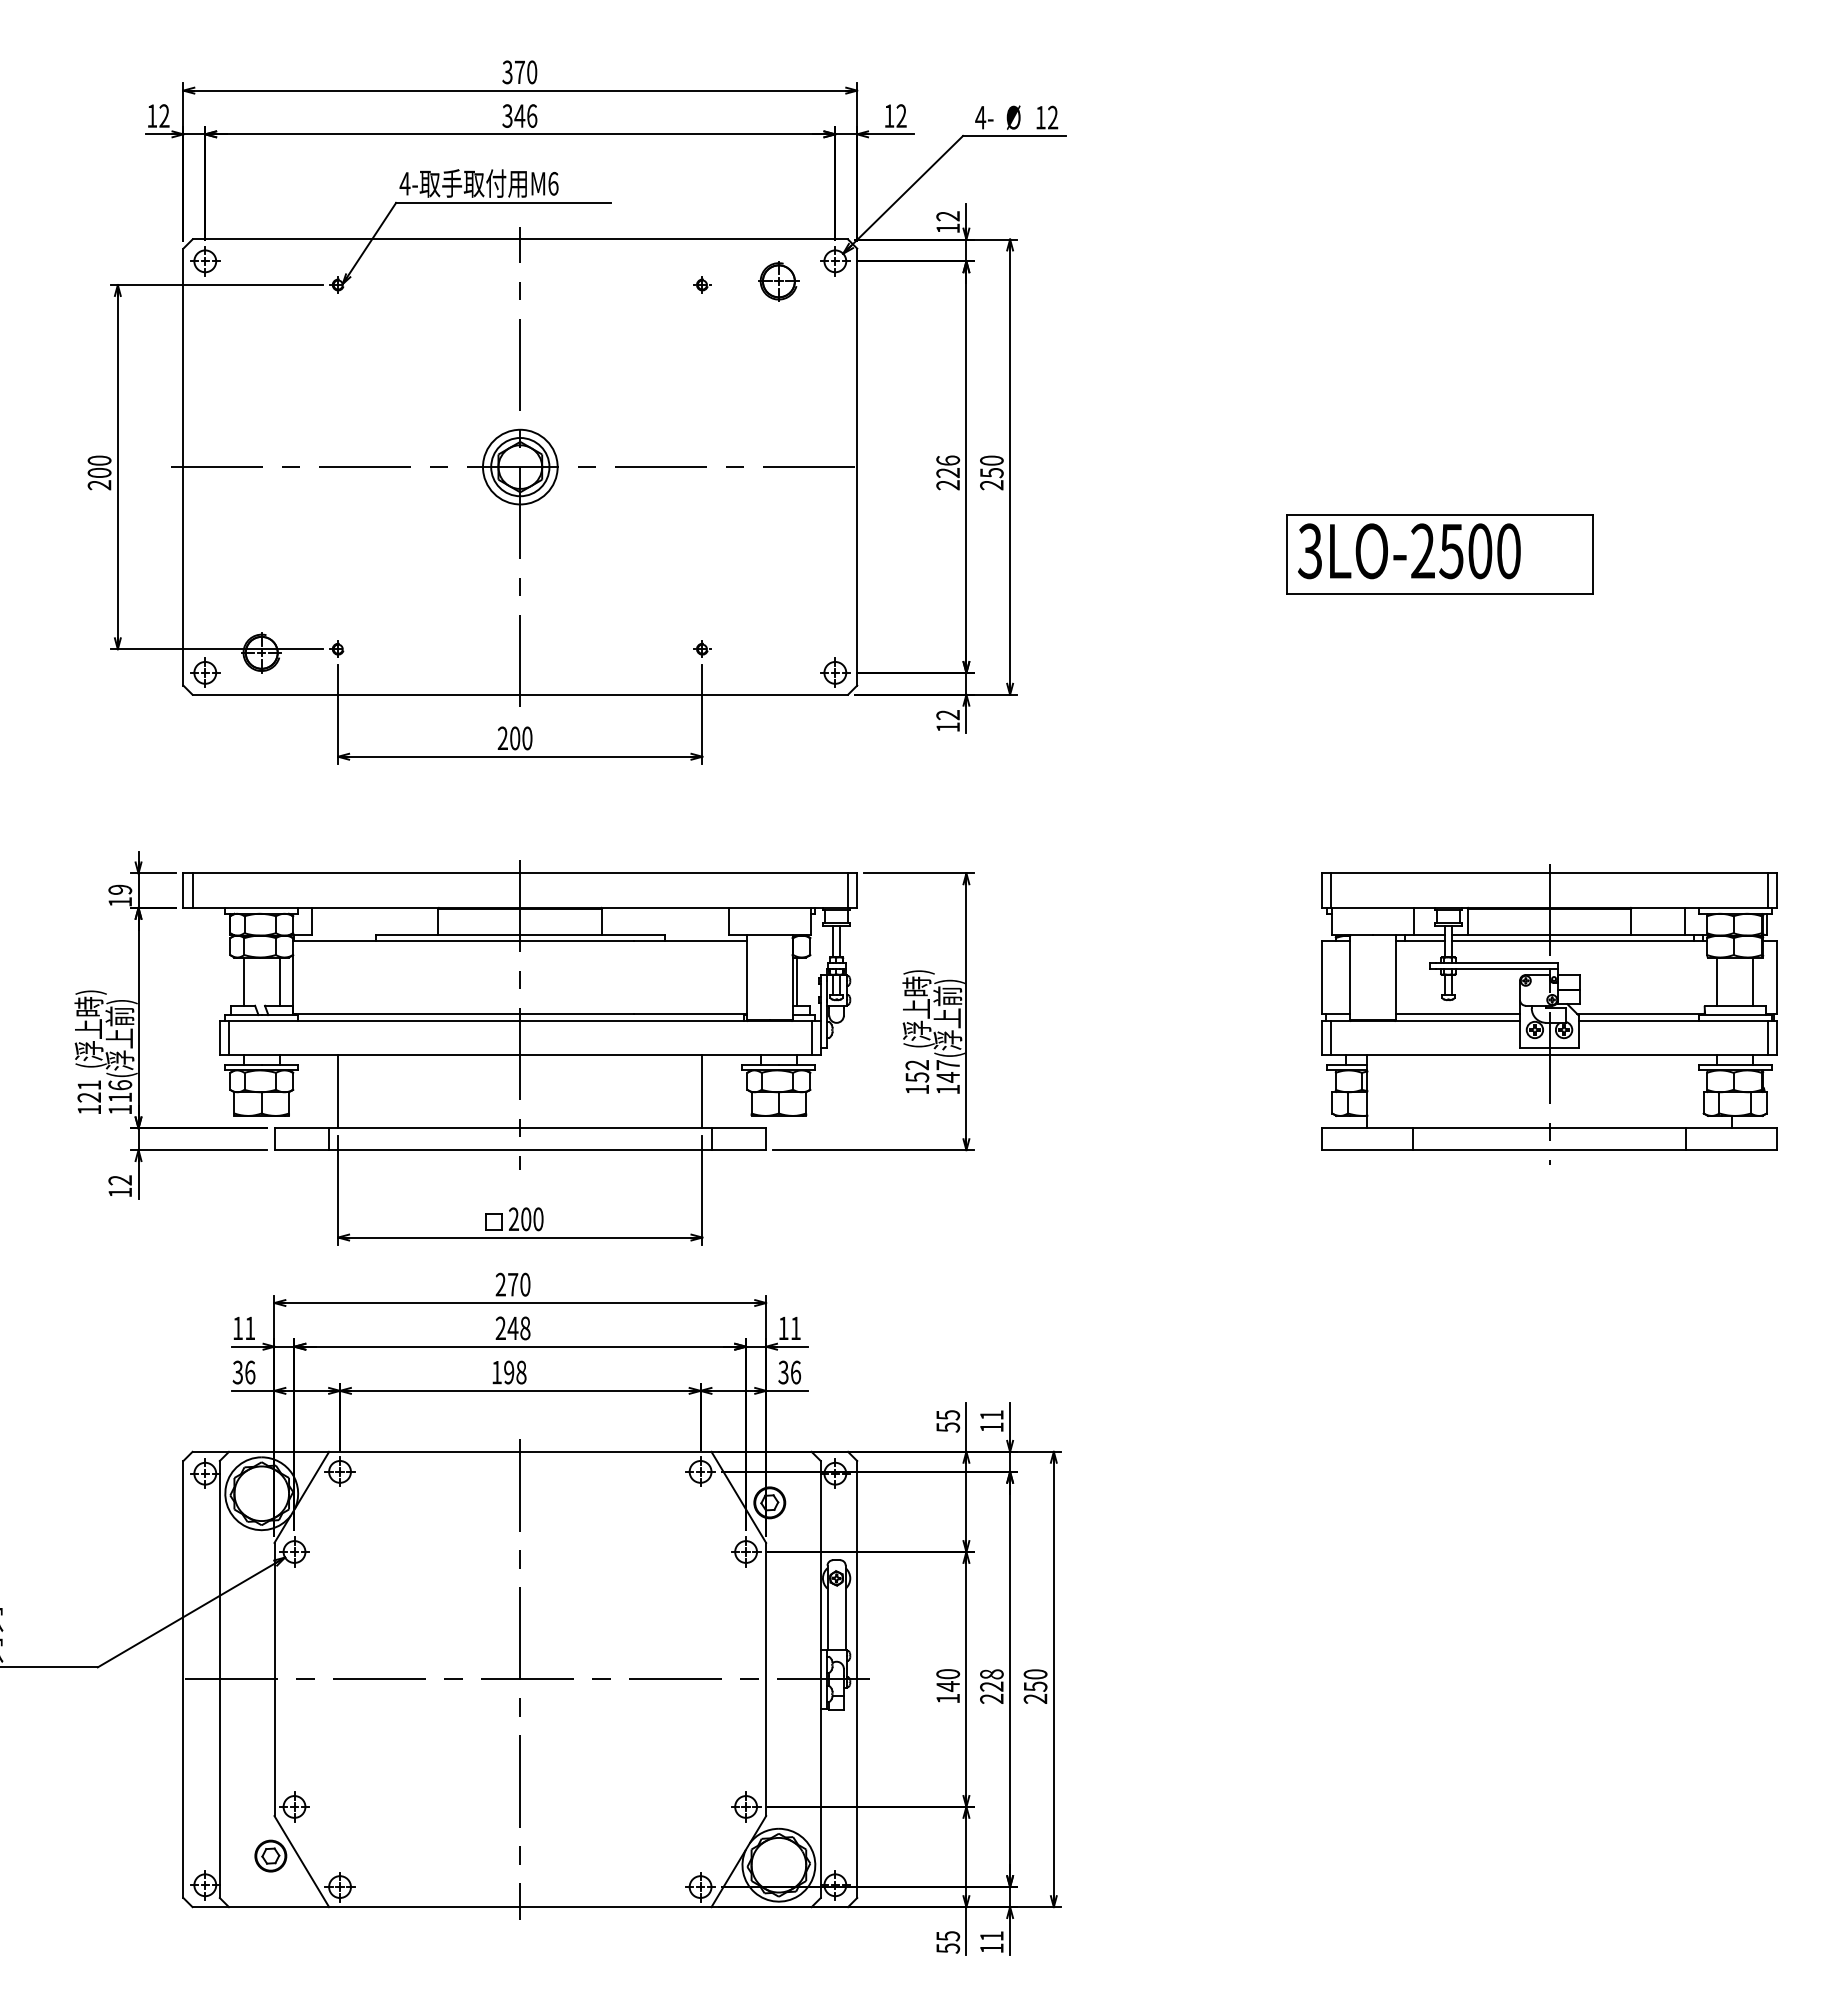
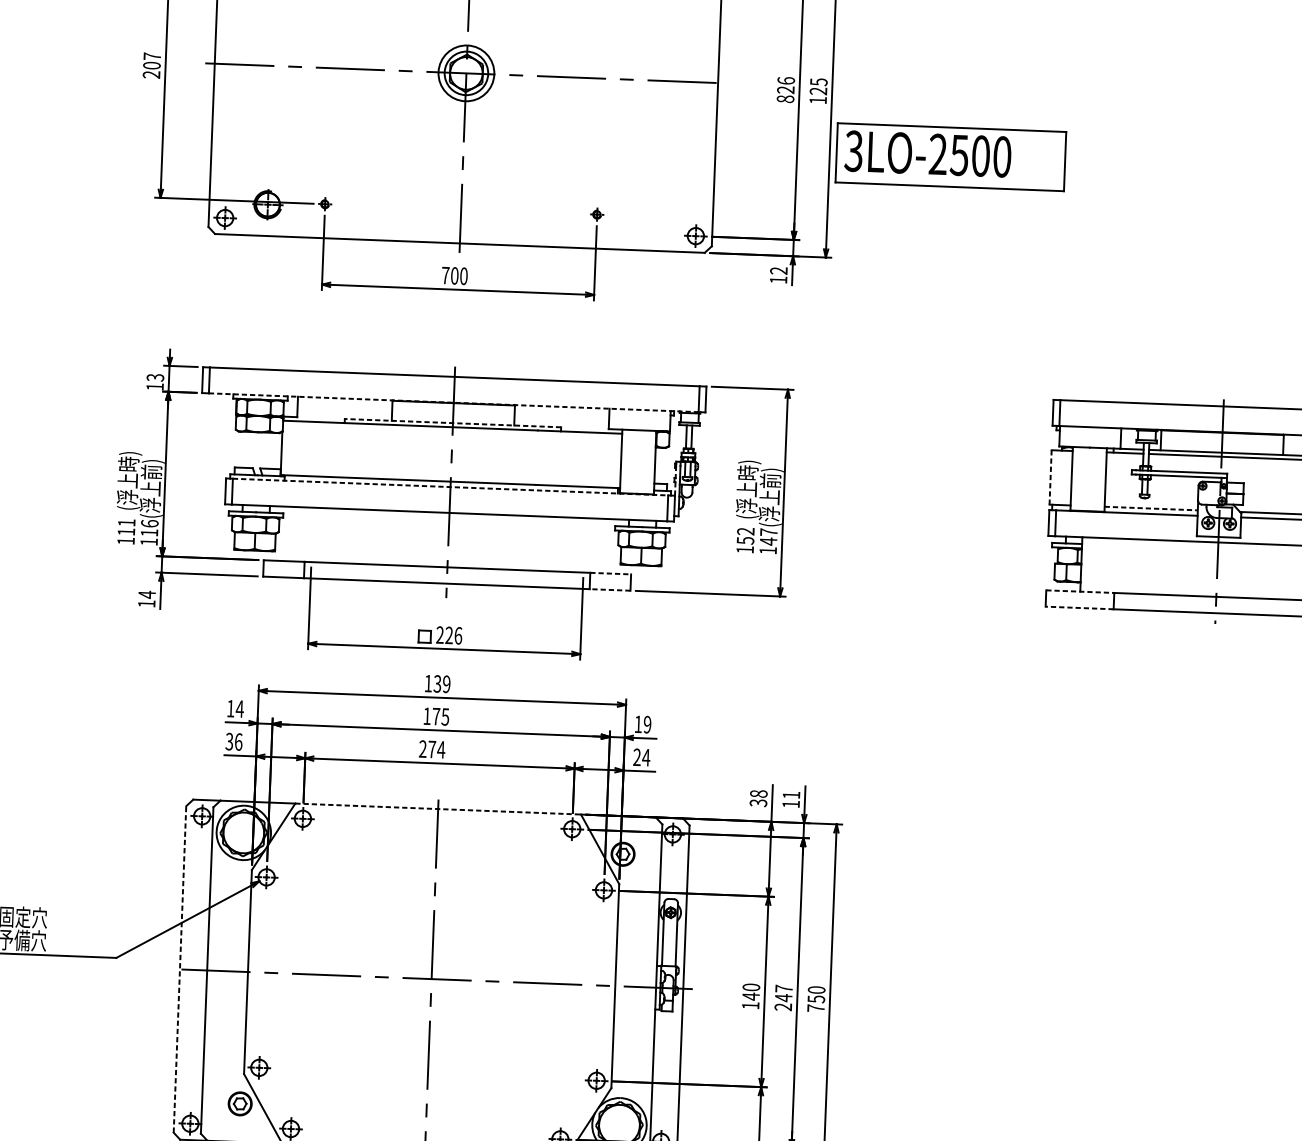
text: (99, 460) -> (152, 56), 200 -> 207
text: (991, 472) -> (818, 90), 250 -> 125
text: (948, 485) -> (785, 99), 226 -> 826
part: (1439, 554) -> (950, 157), moved
text: (502, 737) -> (445, 274), 200 -> 700
text: (120, 889) -> (155, 377), 19 -> 13
line: (520, 907) -> (453, 402), solid -> dashed
line: (520, 935) -> (453, 423), solid -> dashed
line: (1321, 977) -> (1050, 477), solid -> dashed
line: (243, 981) -> (244, 449), removed
line: (279, 981) -> (271, 450), removed
line: (797, 981) -> (658, 465), removed
line: (820, 1001) -> (675, 481), solid -> dashed
line: (1458, 1013) -> (1151, 508), solid -> dashed
line: (520, 1020) -> (450, 486), solid -> dashed
line: (338, 1091) -> (312, 534), removed
line: (702, 1091) -> (584, 545), removed
text: (88, 1097) -> (125, 531), 121 -> 111
line: (739, 1128) -> (611, 573), solid -> dashed
line: (1367, 1128) -> (1080, 591), solid -> dashed
line: (738, 1150) -> (609, 590), solid -> dashed
line: (1367, 1150) -> (1079, 608), solid -> dashed
text: (119, 1180) -> (146, 594), 12 -> 14
text: (532, 1219) -> (453, 635), 200 -> 226
text: (512, 1284) -> (437, 683), 270 -> 139
text: (249, 1327) -> (239, 708), 11 -> 14
text: (512, 1328) -> (435, 716), 248 -> 175
text: (795, 1328) -> (647, 724), 11 -> 19
text: (508, 1372) -> (431, 749), 198 -> 274
text: (789, 1372) -> (641, 757), 36 -> 24
text: (947, 1421) -> (758, 798), 55 -> 38
line: (520, 1451) -> (438, 808), solid -> dashed
line: (183, 1679) -> (180, 969), solid -> dashed
text: (991, 1680) -> (783, 993), 228 -> 247
text: (1035, 1698) -> (815, 1008), 250 -> 750

